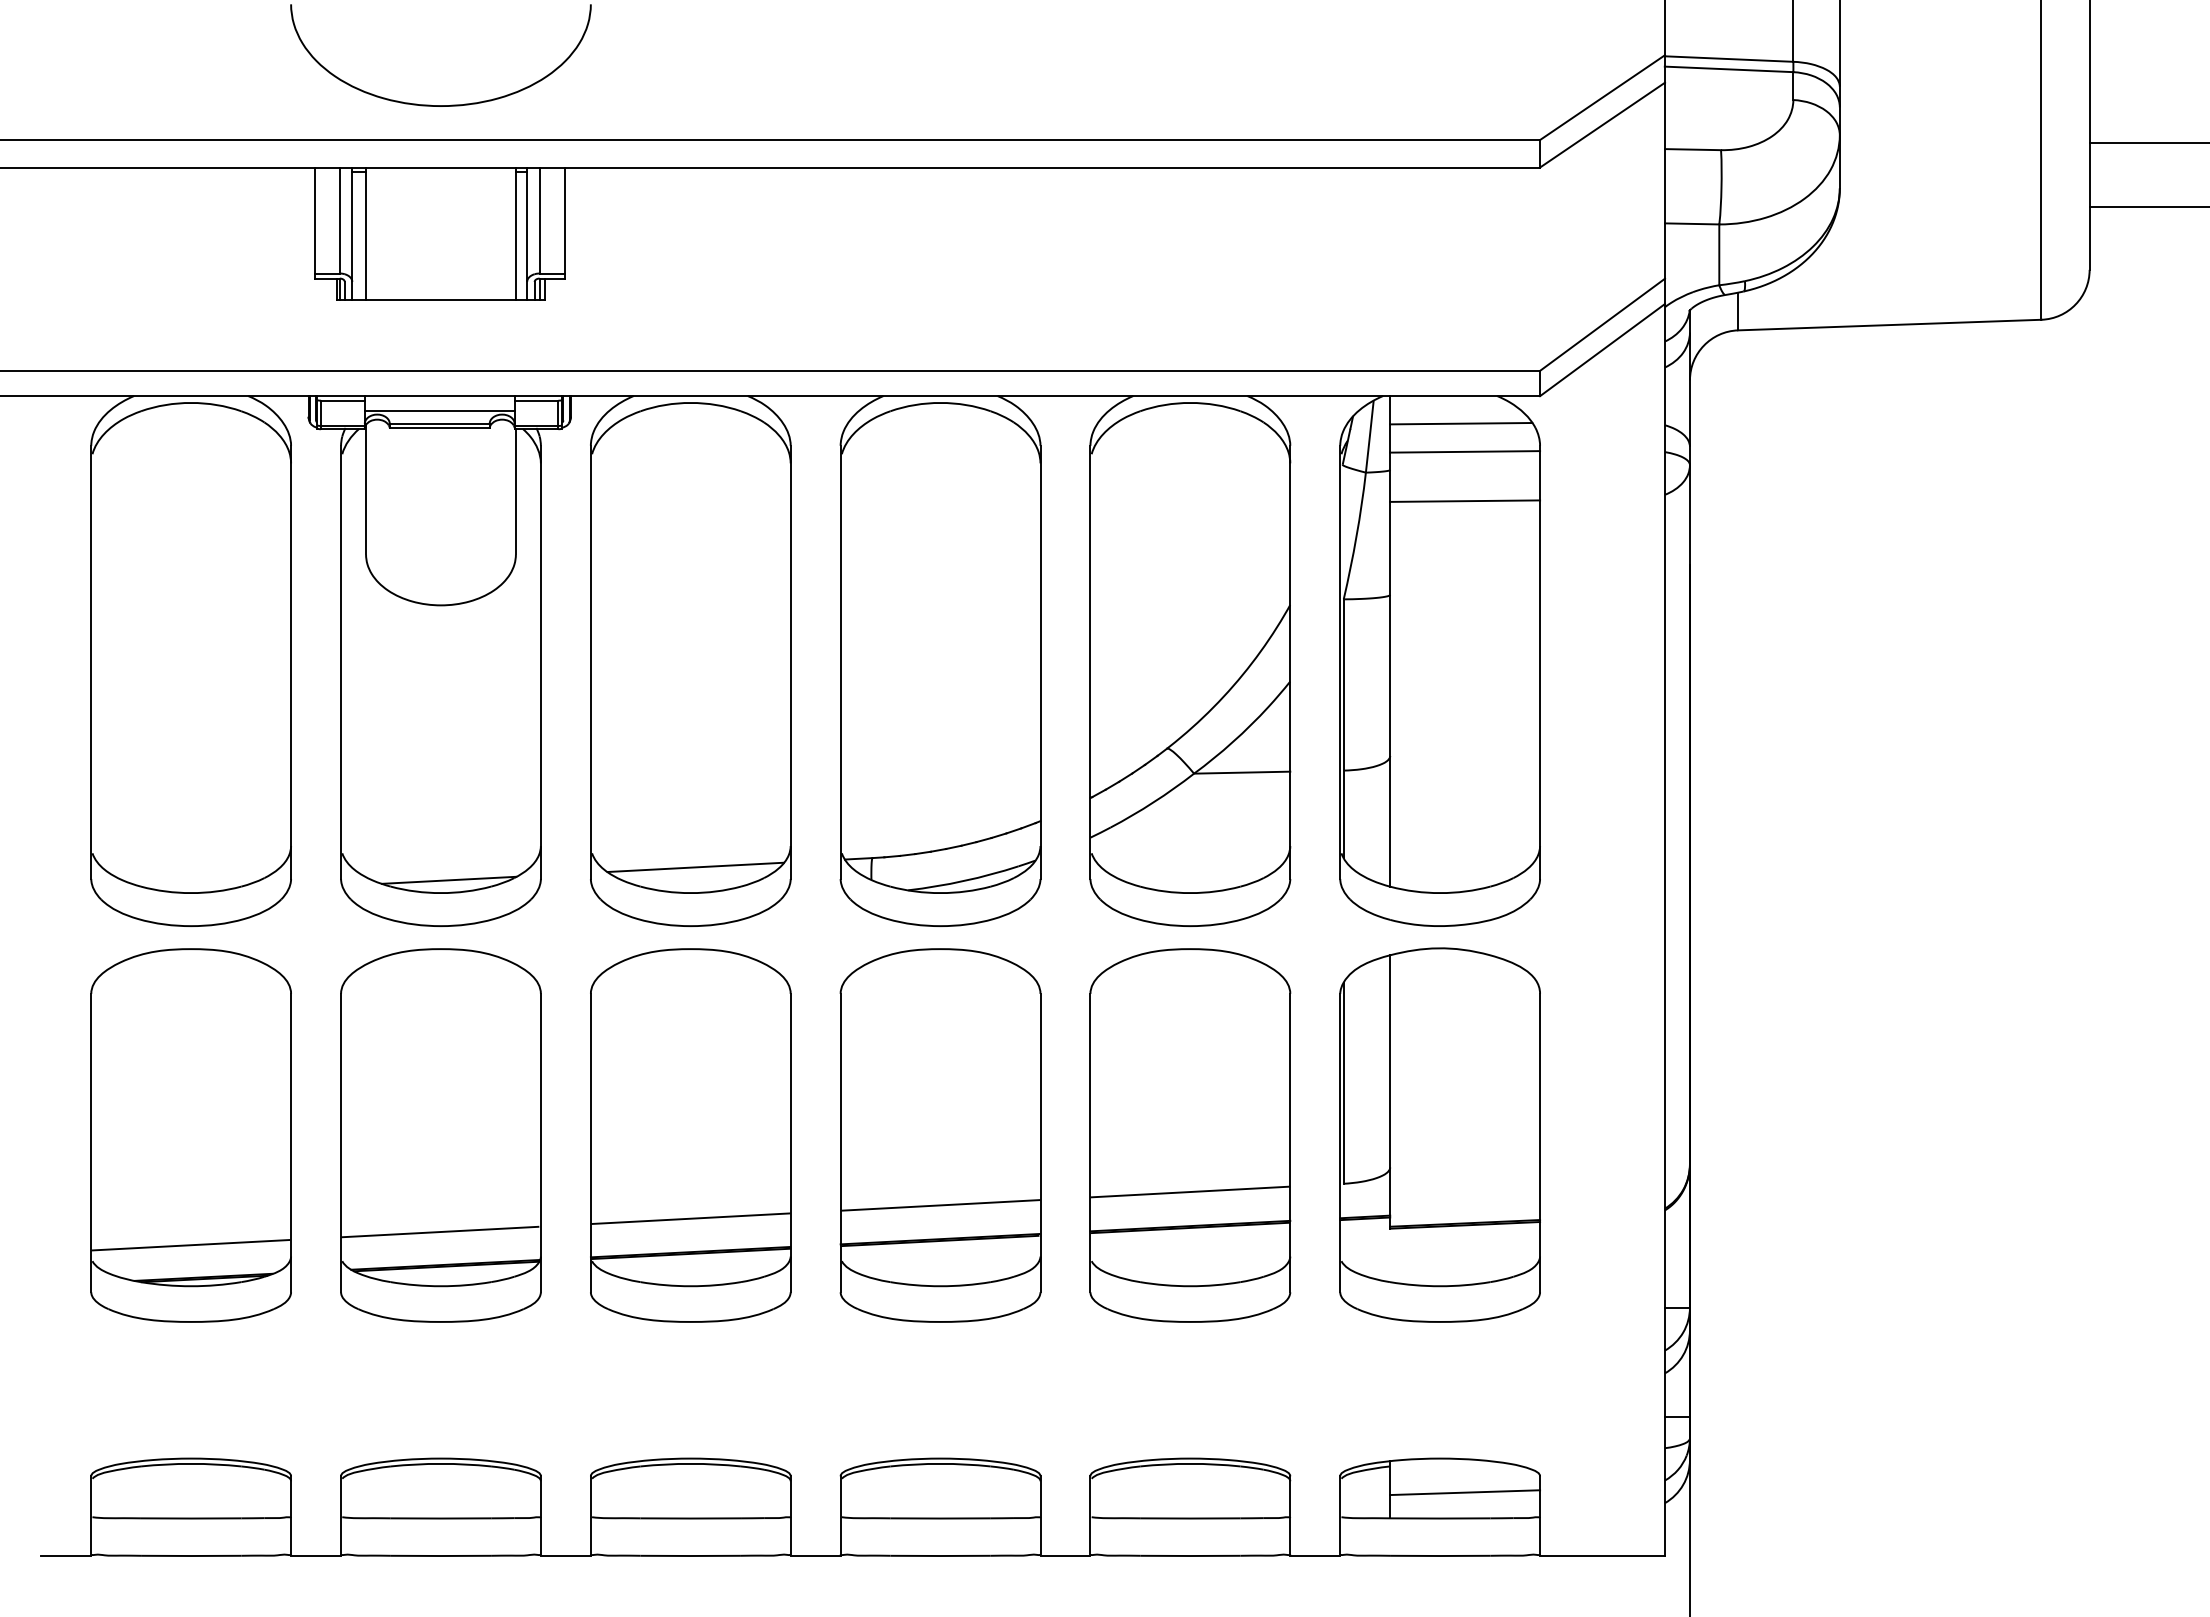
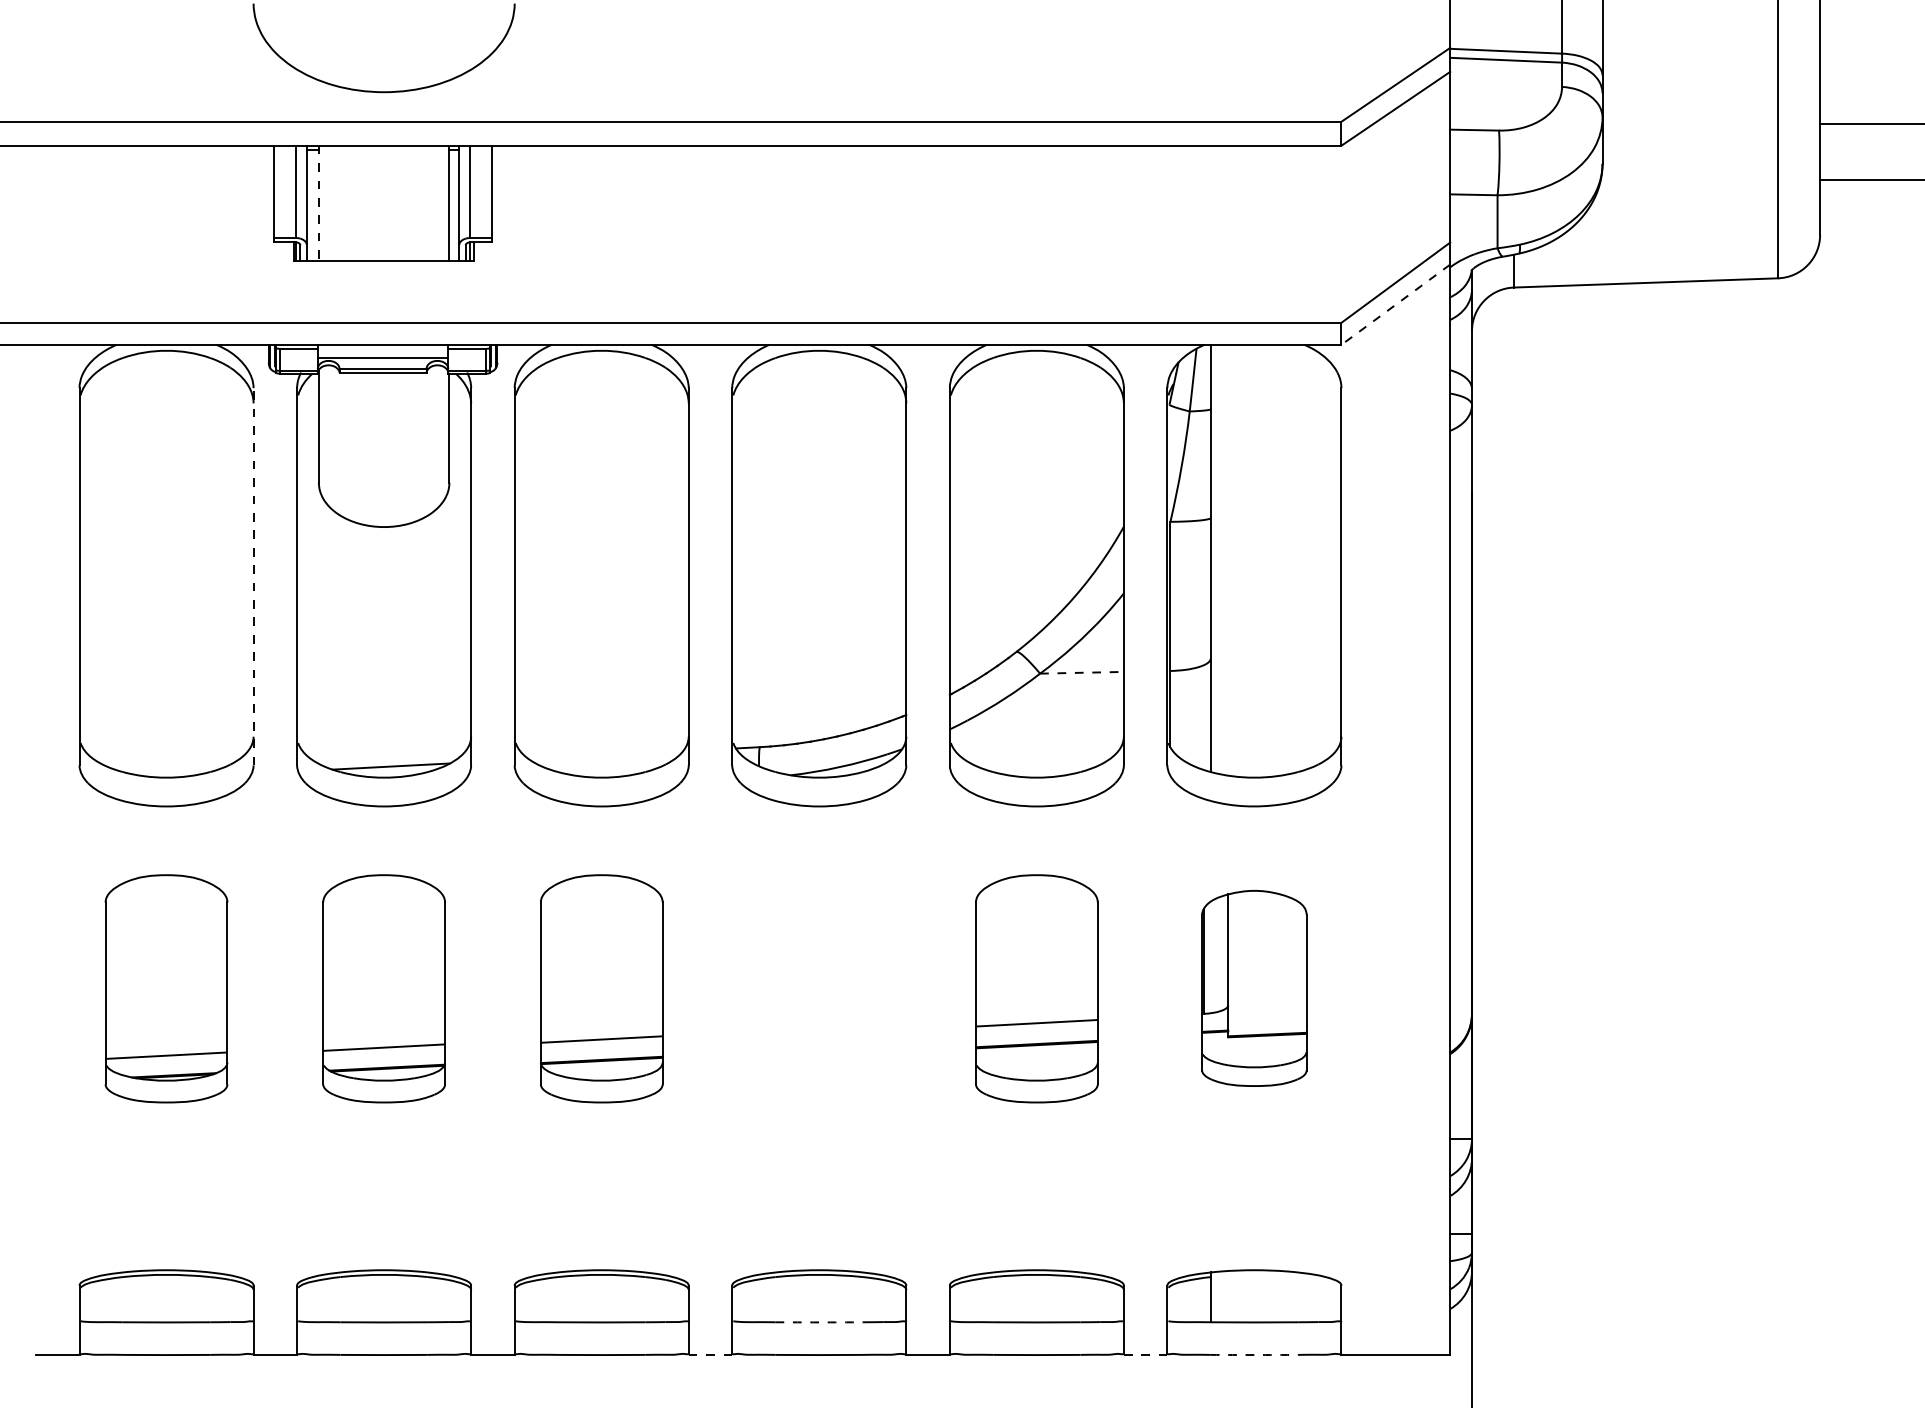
line: (366, 234) -> (319, 204), solid -> dashed
line: (1602, 350) -> (1395, 305), solid -> dashed
line: (1461, 423) -> (1273, 368), removed
line: (1465, 451) -> (1276, 393), removed
line: (1465, 500) -> (1276, 435), removed
line: (291, 662) -> (253, 576), solid -> dashed
line: (1242, 772) -> (1082, 672), solid -> dashed
line: (695, 867) -> (605, 755), removed
part: (1439, 1134) -> (1253, 987), size x0.6
part: (190, 1135) -> (165, 988), size x0.7
part: (440, 1135) -> (383, 988), size x0.7
part: (690, 1135) -> (601, 988), size x0.7
part: (940, 1135) -> (819, 988), removed
part: (1190, 1135) -> (1036, 988), size x0.7
line: (1465, 1492) -> (1276, 1299), removed
arc: (940, 1518) -> (819, 1322), solid -> dashed
arc: (1440, 1555) -> (1254, 1354), solid -> dashed
line: (815, 1556) -> (710, 1355), solid -> dashed
line: (1315, 1556) -> (1145, 1355), solid -> dashed

